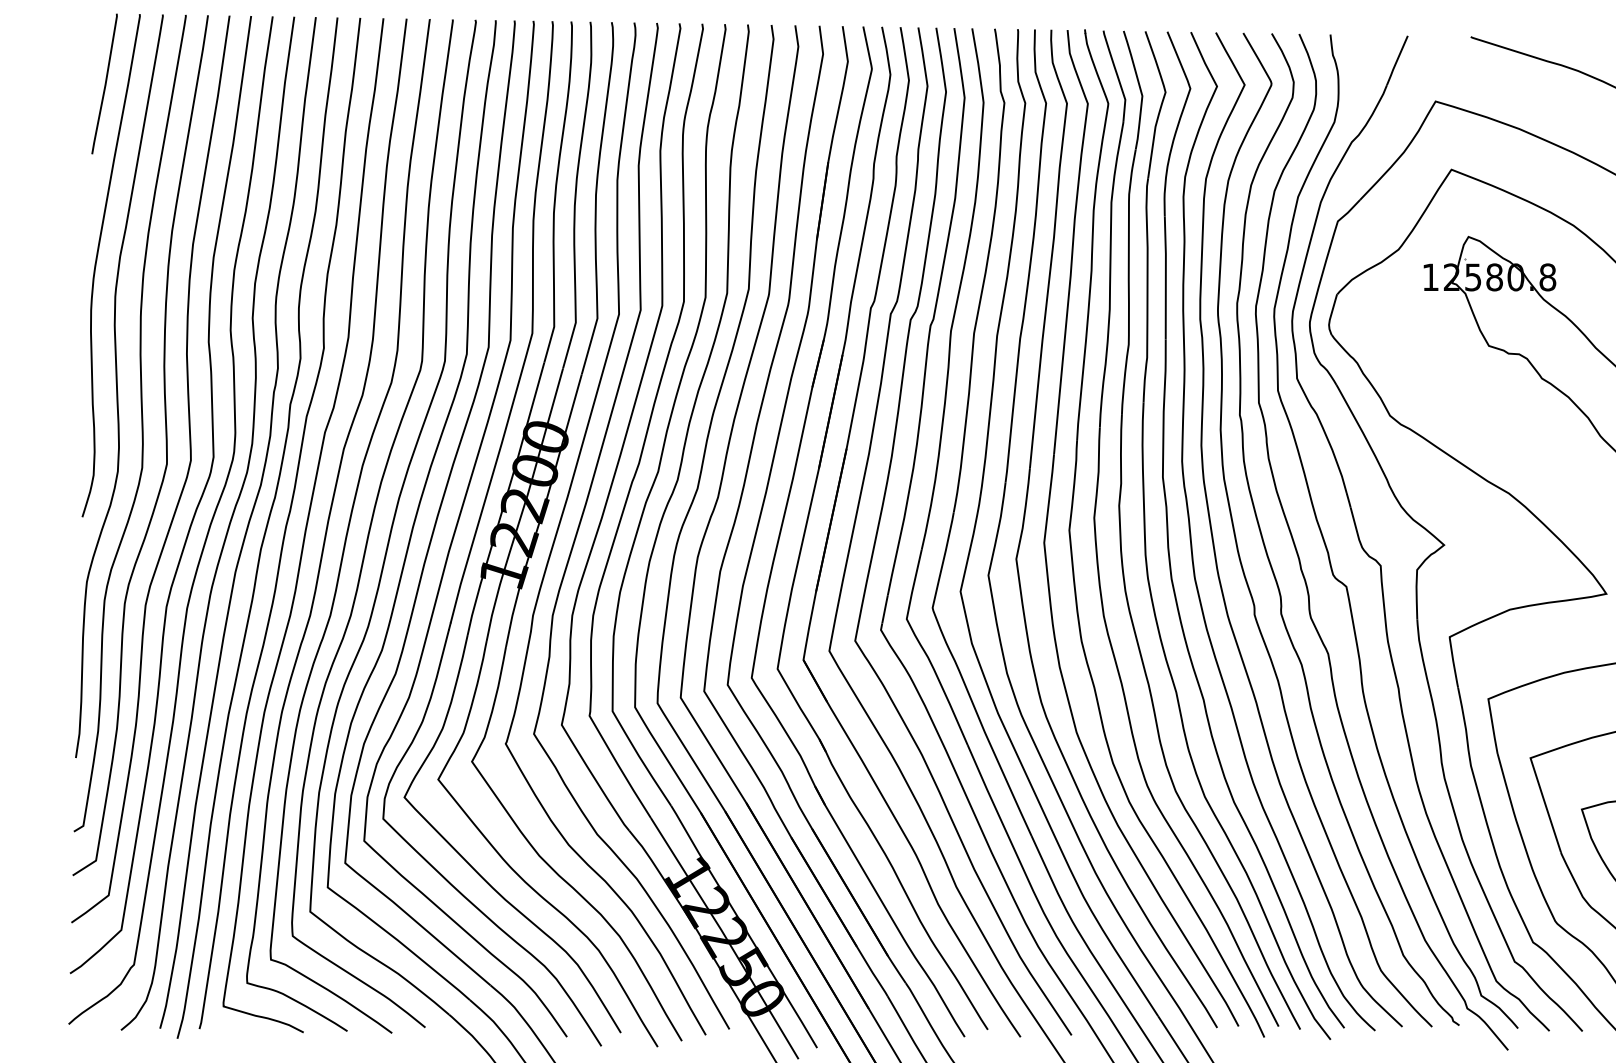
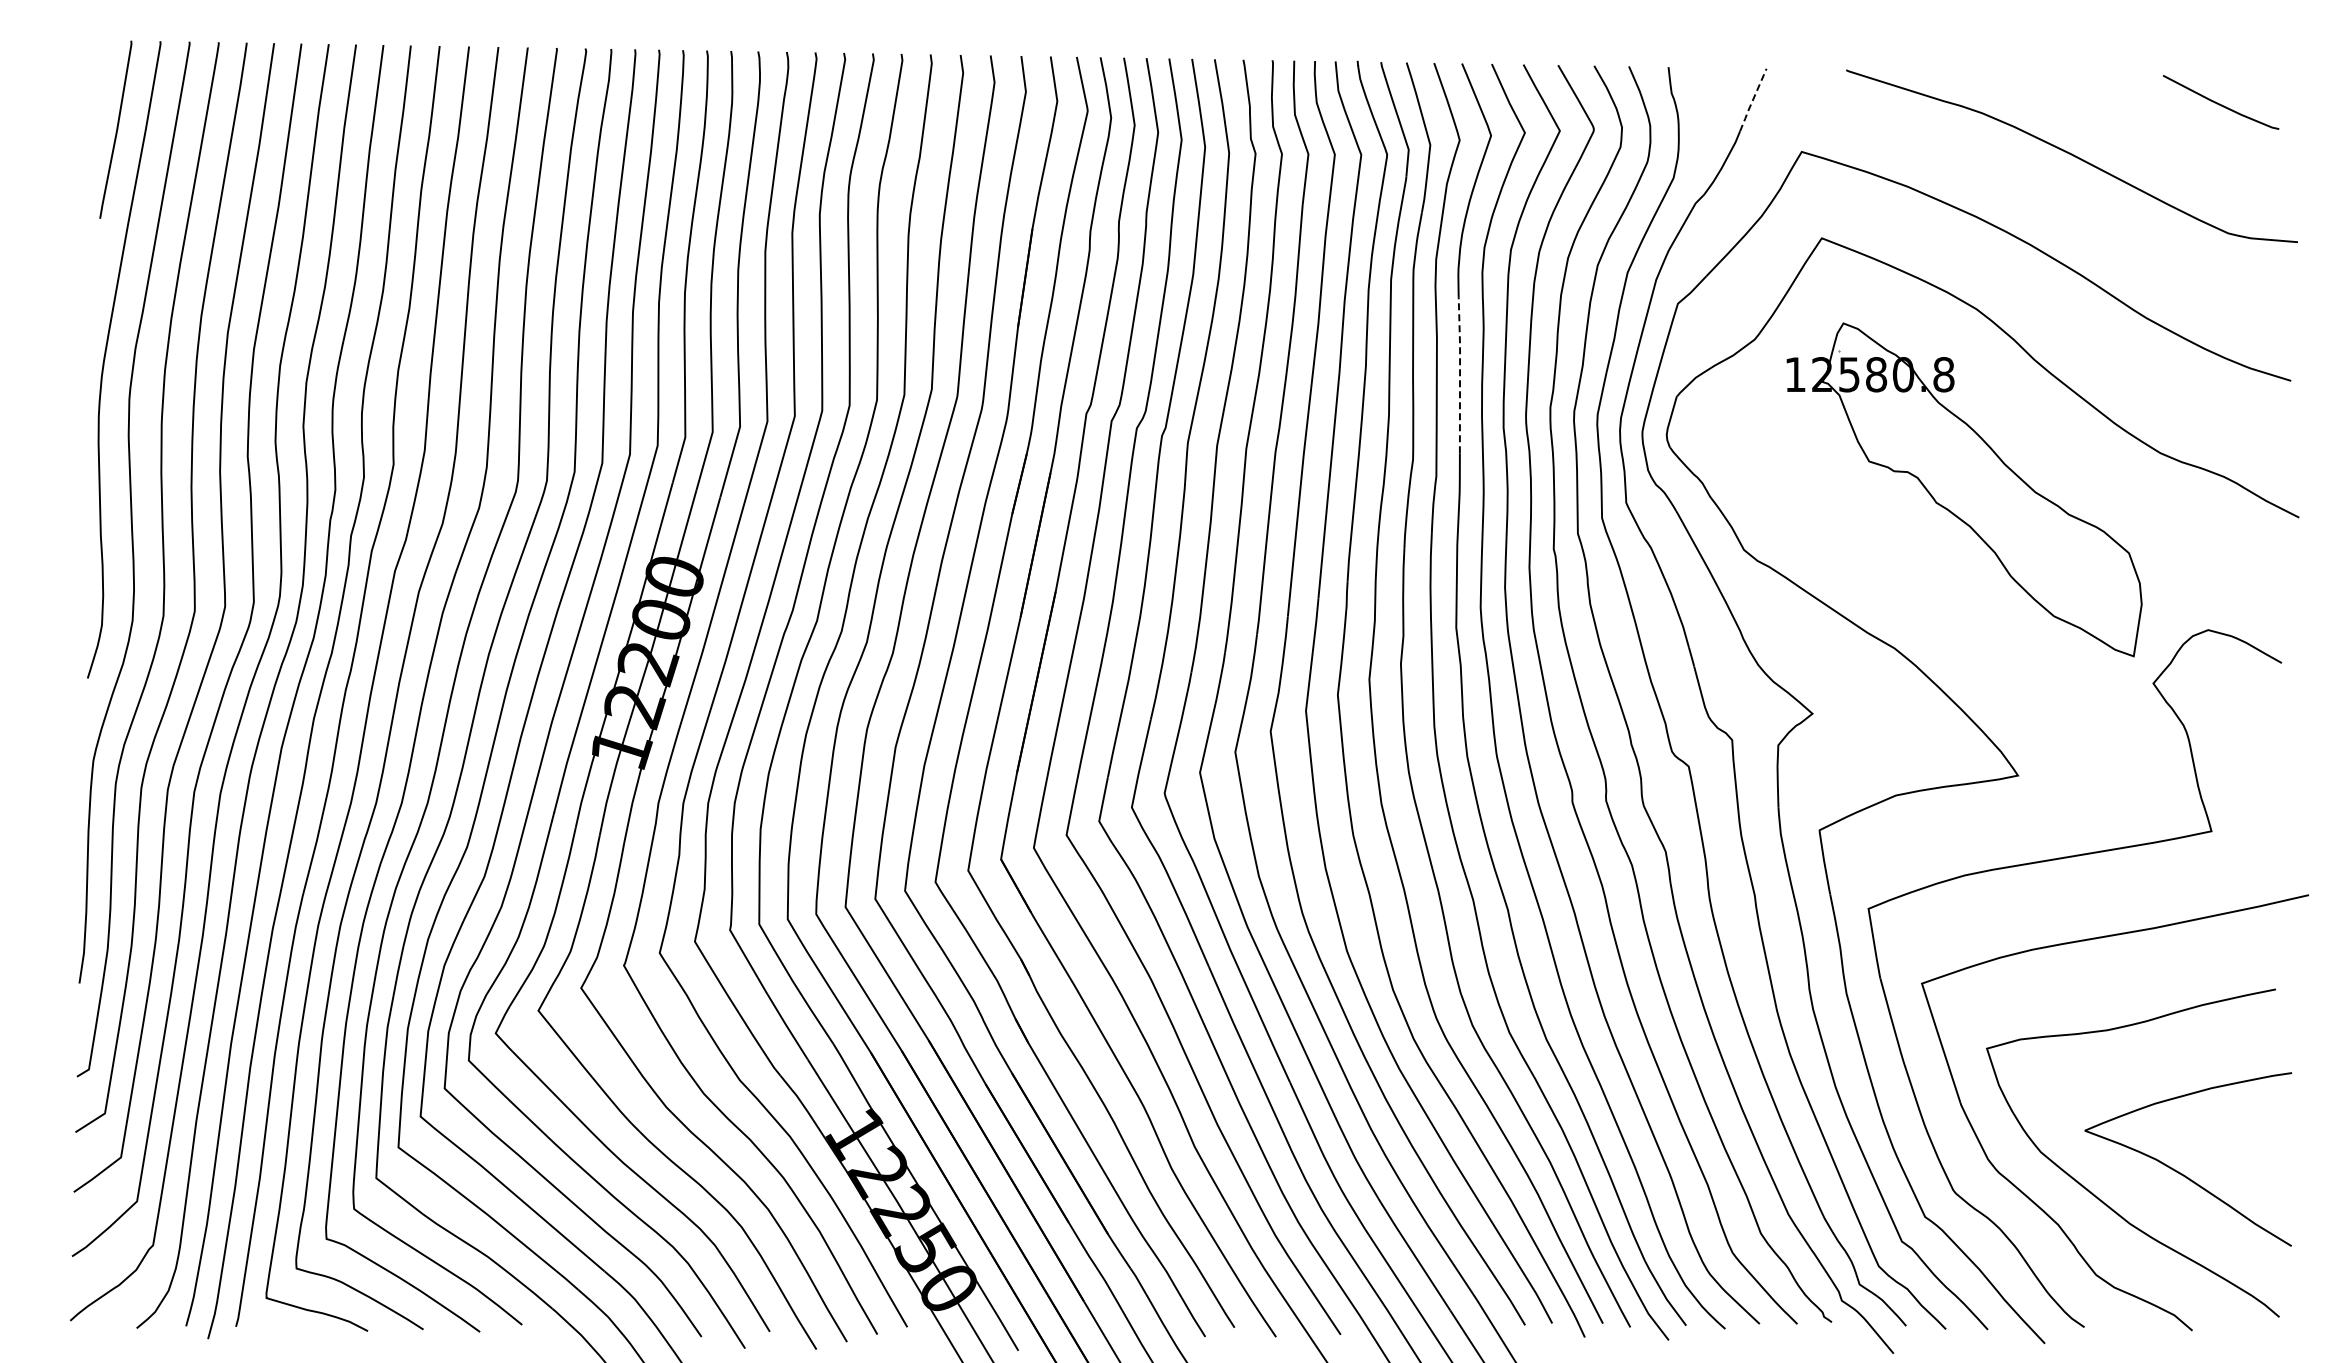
line: (1396, 60) -> (1752, 100), solid -> dashed
line: (1166, 277) -> (1460, 374), solid -> dashed

